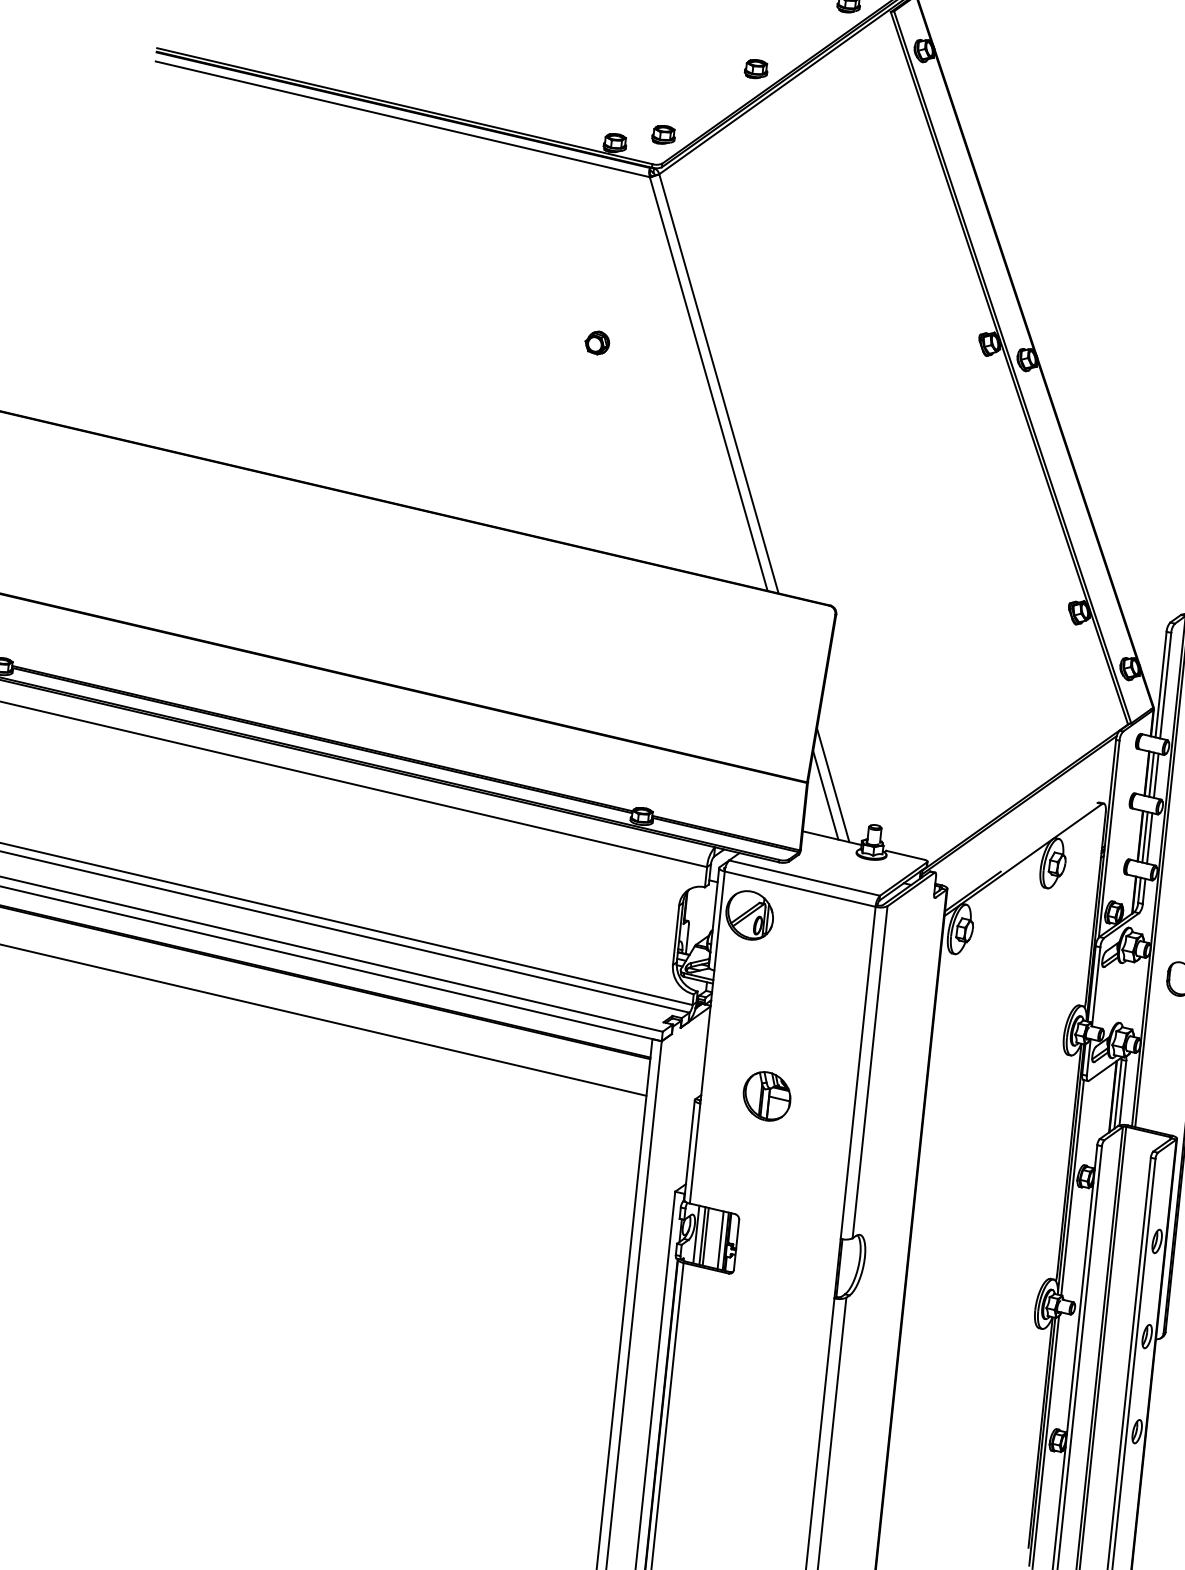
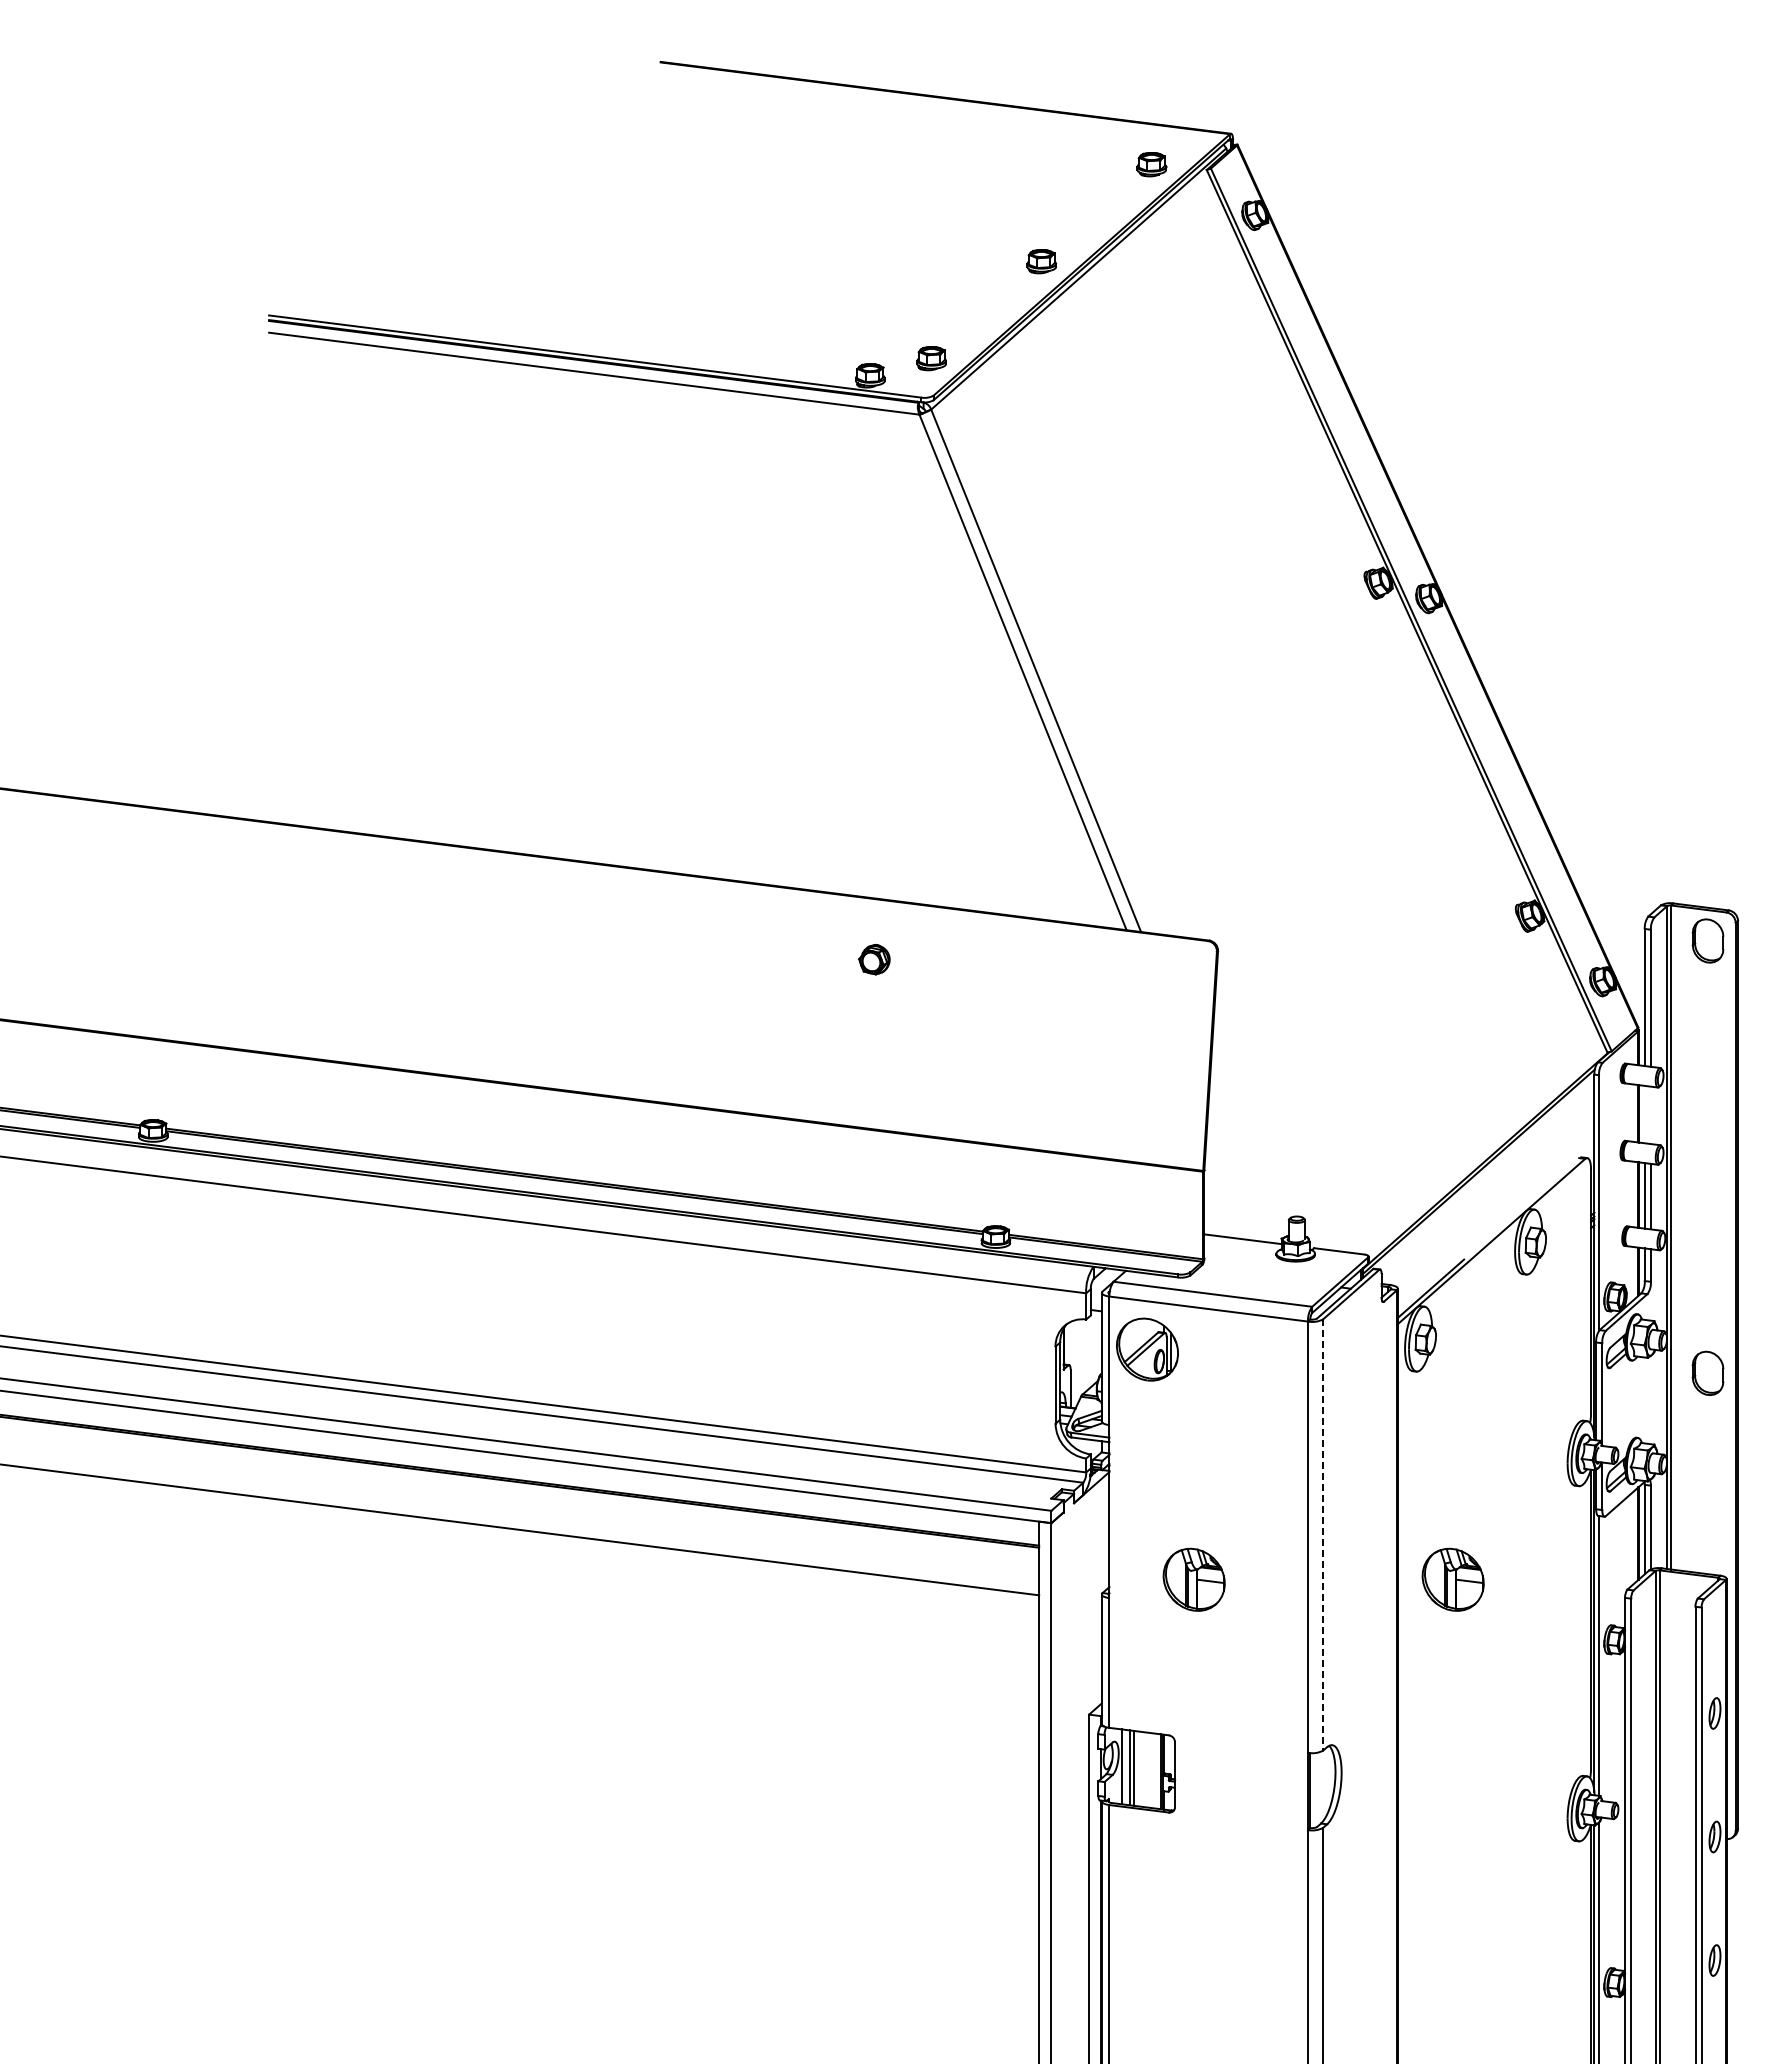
part: (597, 342) -> (874, 959), moved
line: (1151, 774) -> (1644, 1114), removed
line: (1155, 775) -> (1650, 1115), removed
line: (832, 785) -> (1236, 1171), removed
line: (825, 795) -> (1228, 1185), removed
line: (870, 1072) -> (1323, 1534), solid -> dashed
part: (965, 1117) -> (1452, 1579), added
line: (720, 1239) -> (1153, 1770), removed

